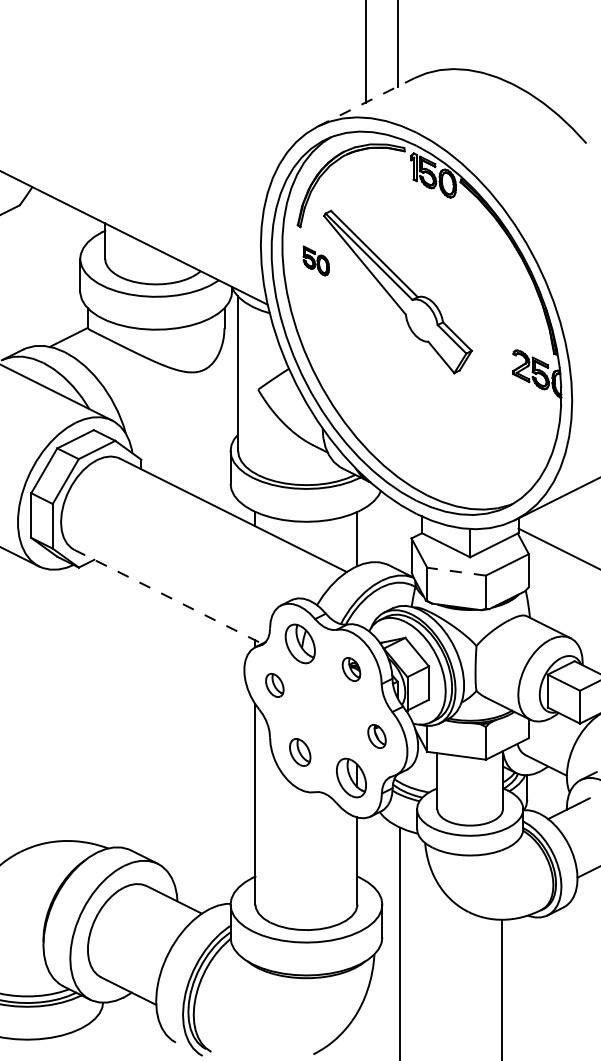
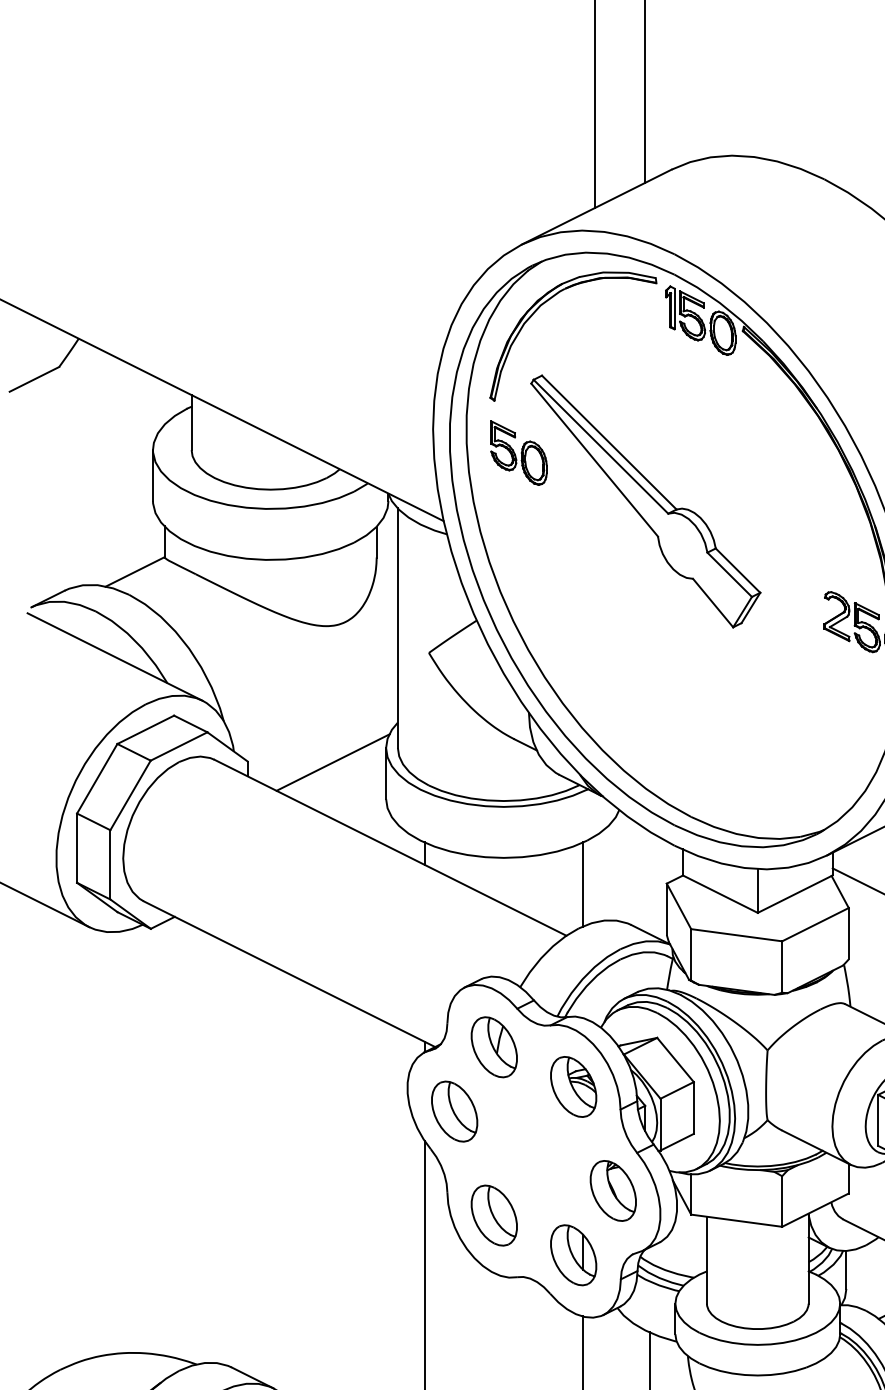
line: (366, 102) -> (596, 207), dashed -> solid
part: (316, 260) -> (519, 452), size x1.43
line: (195, 460) -> (331, 762), added
line: (456, 571) -> (736, 934), dashed -> solid
line: (168, 597) -> (289, 975), dashed -> solid
part: (351, 669) -> (573, 1086), size x1.67
part: (274, 685) -> (454, 1111), size x1.67
part: (376, 736) -> (612, 1190), size x1.67
part: (299, 752) -> (493, 1215), size x1.43

